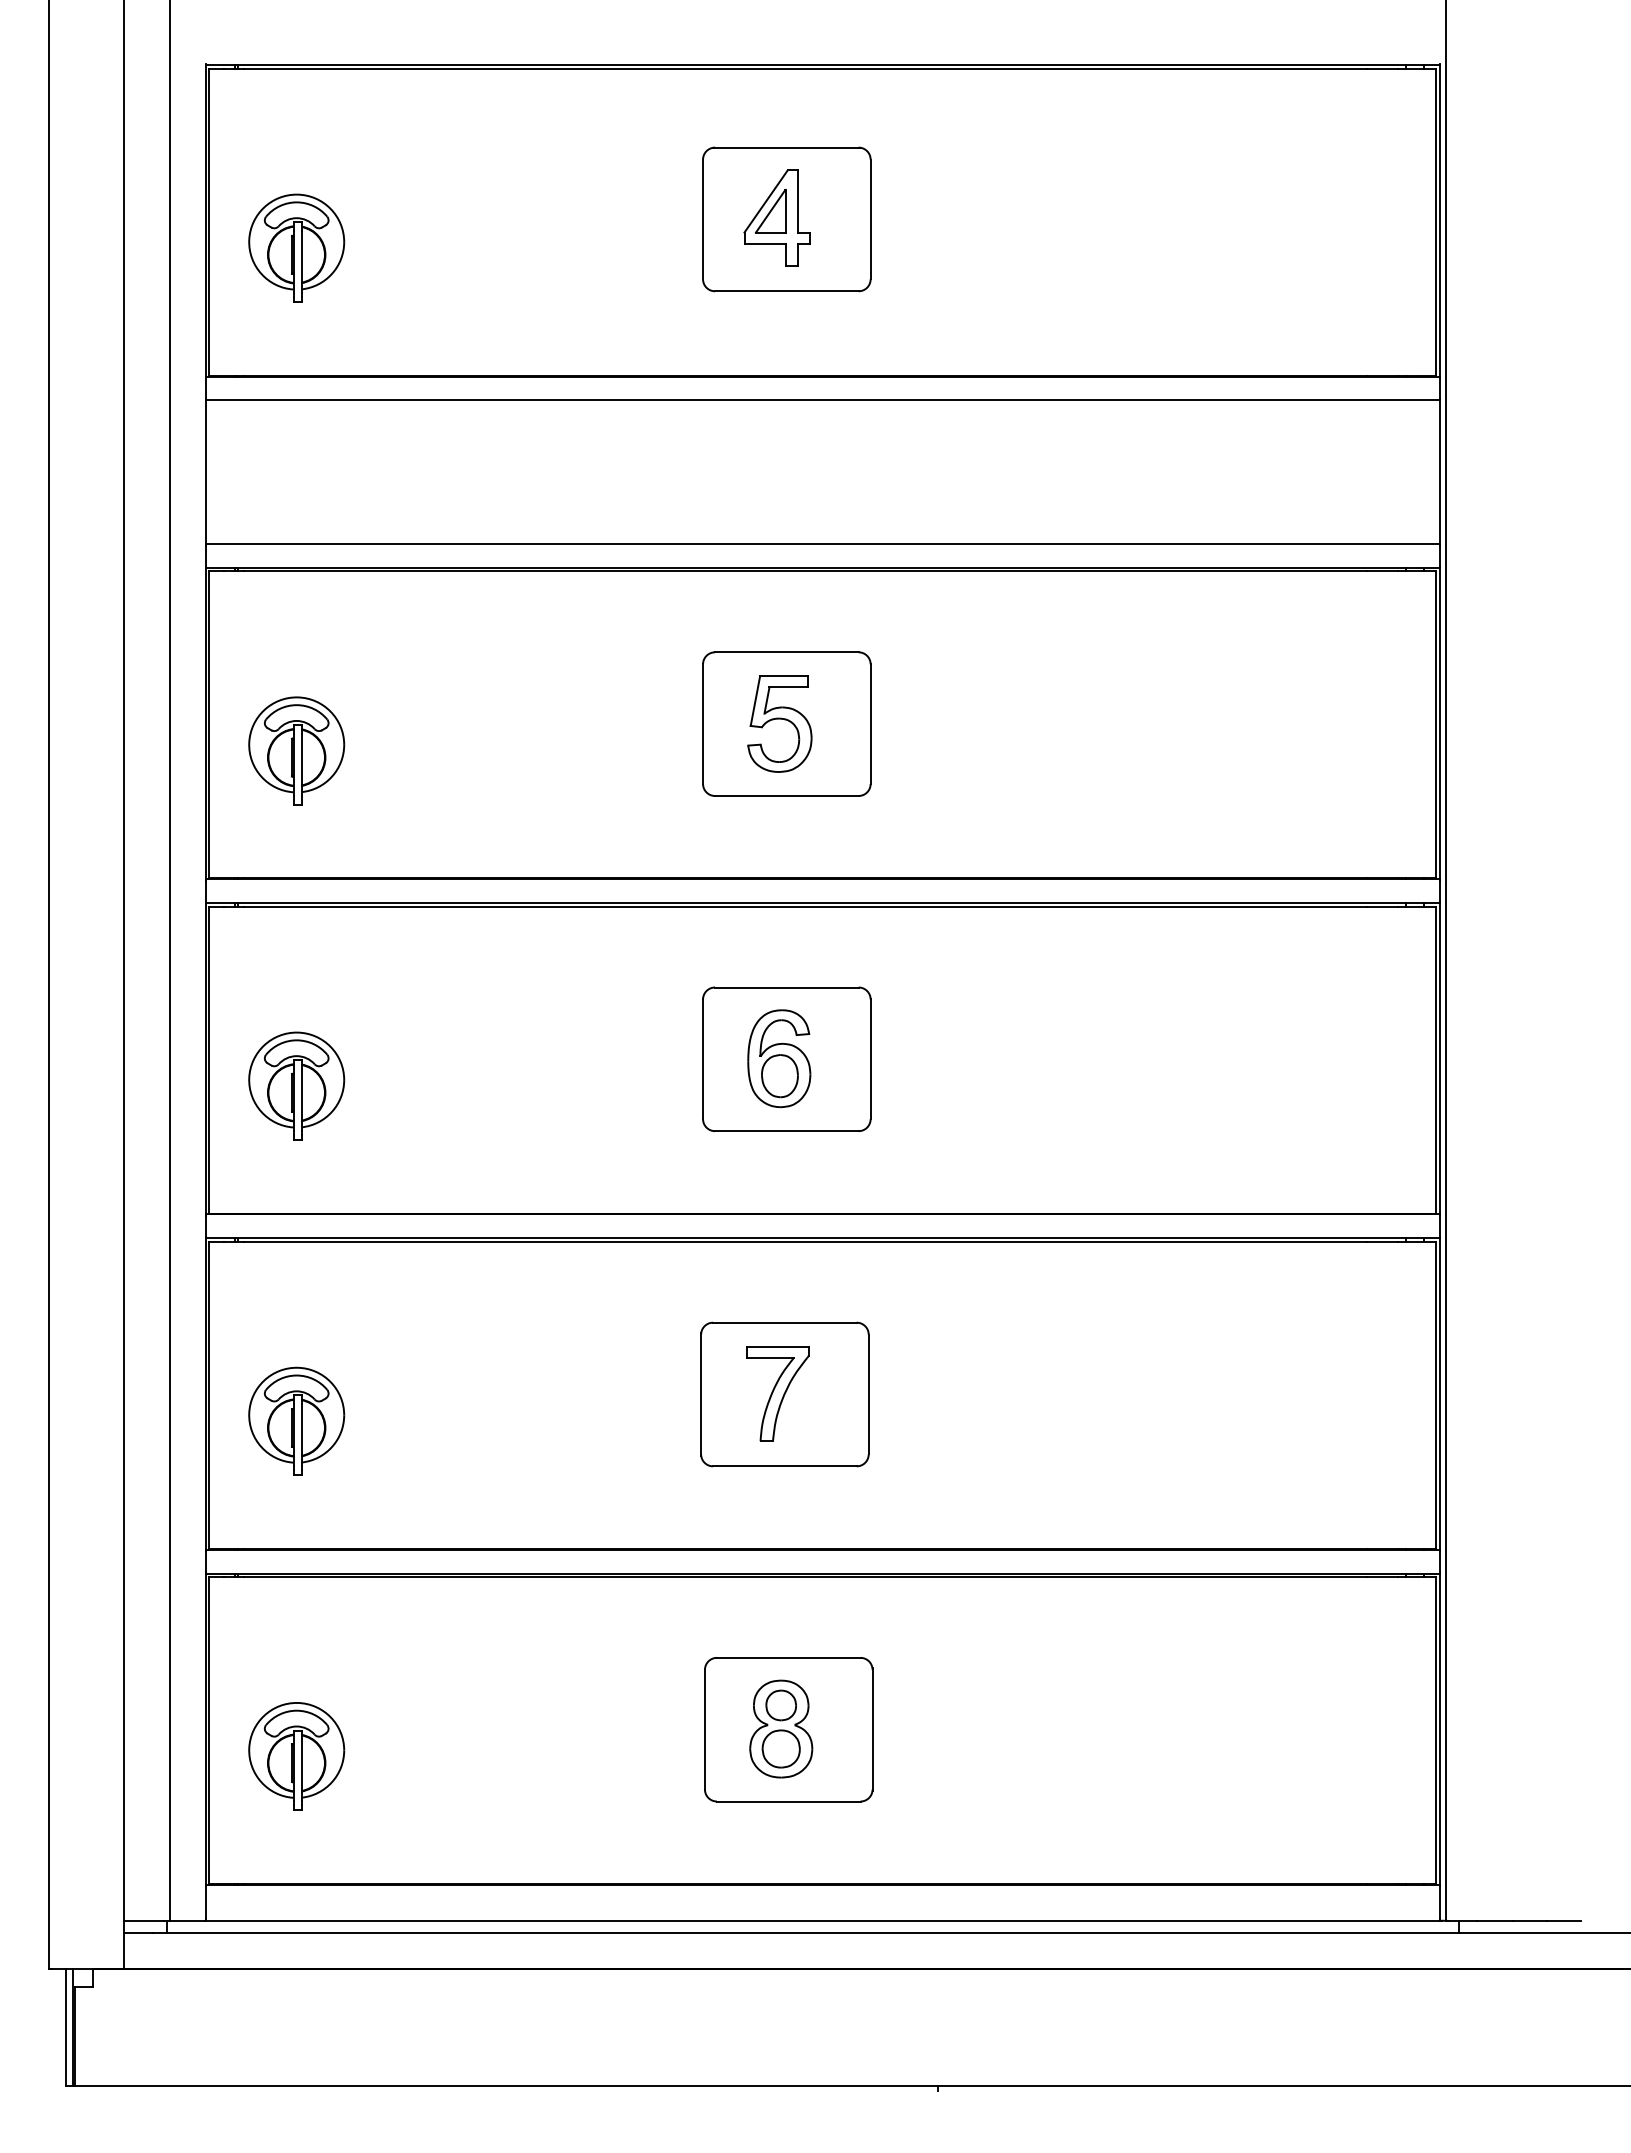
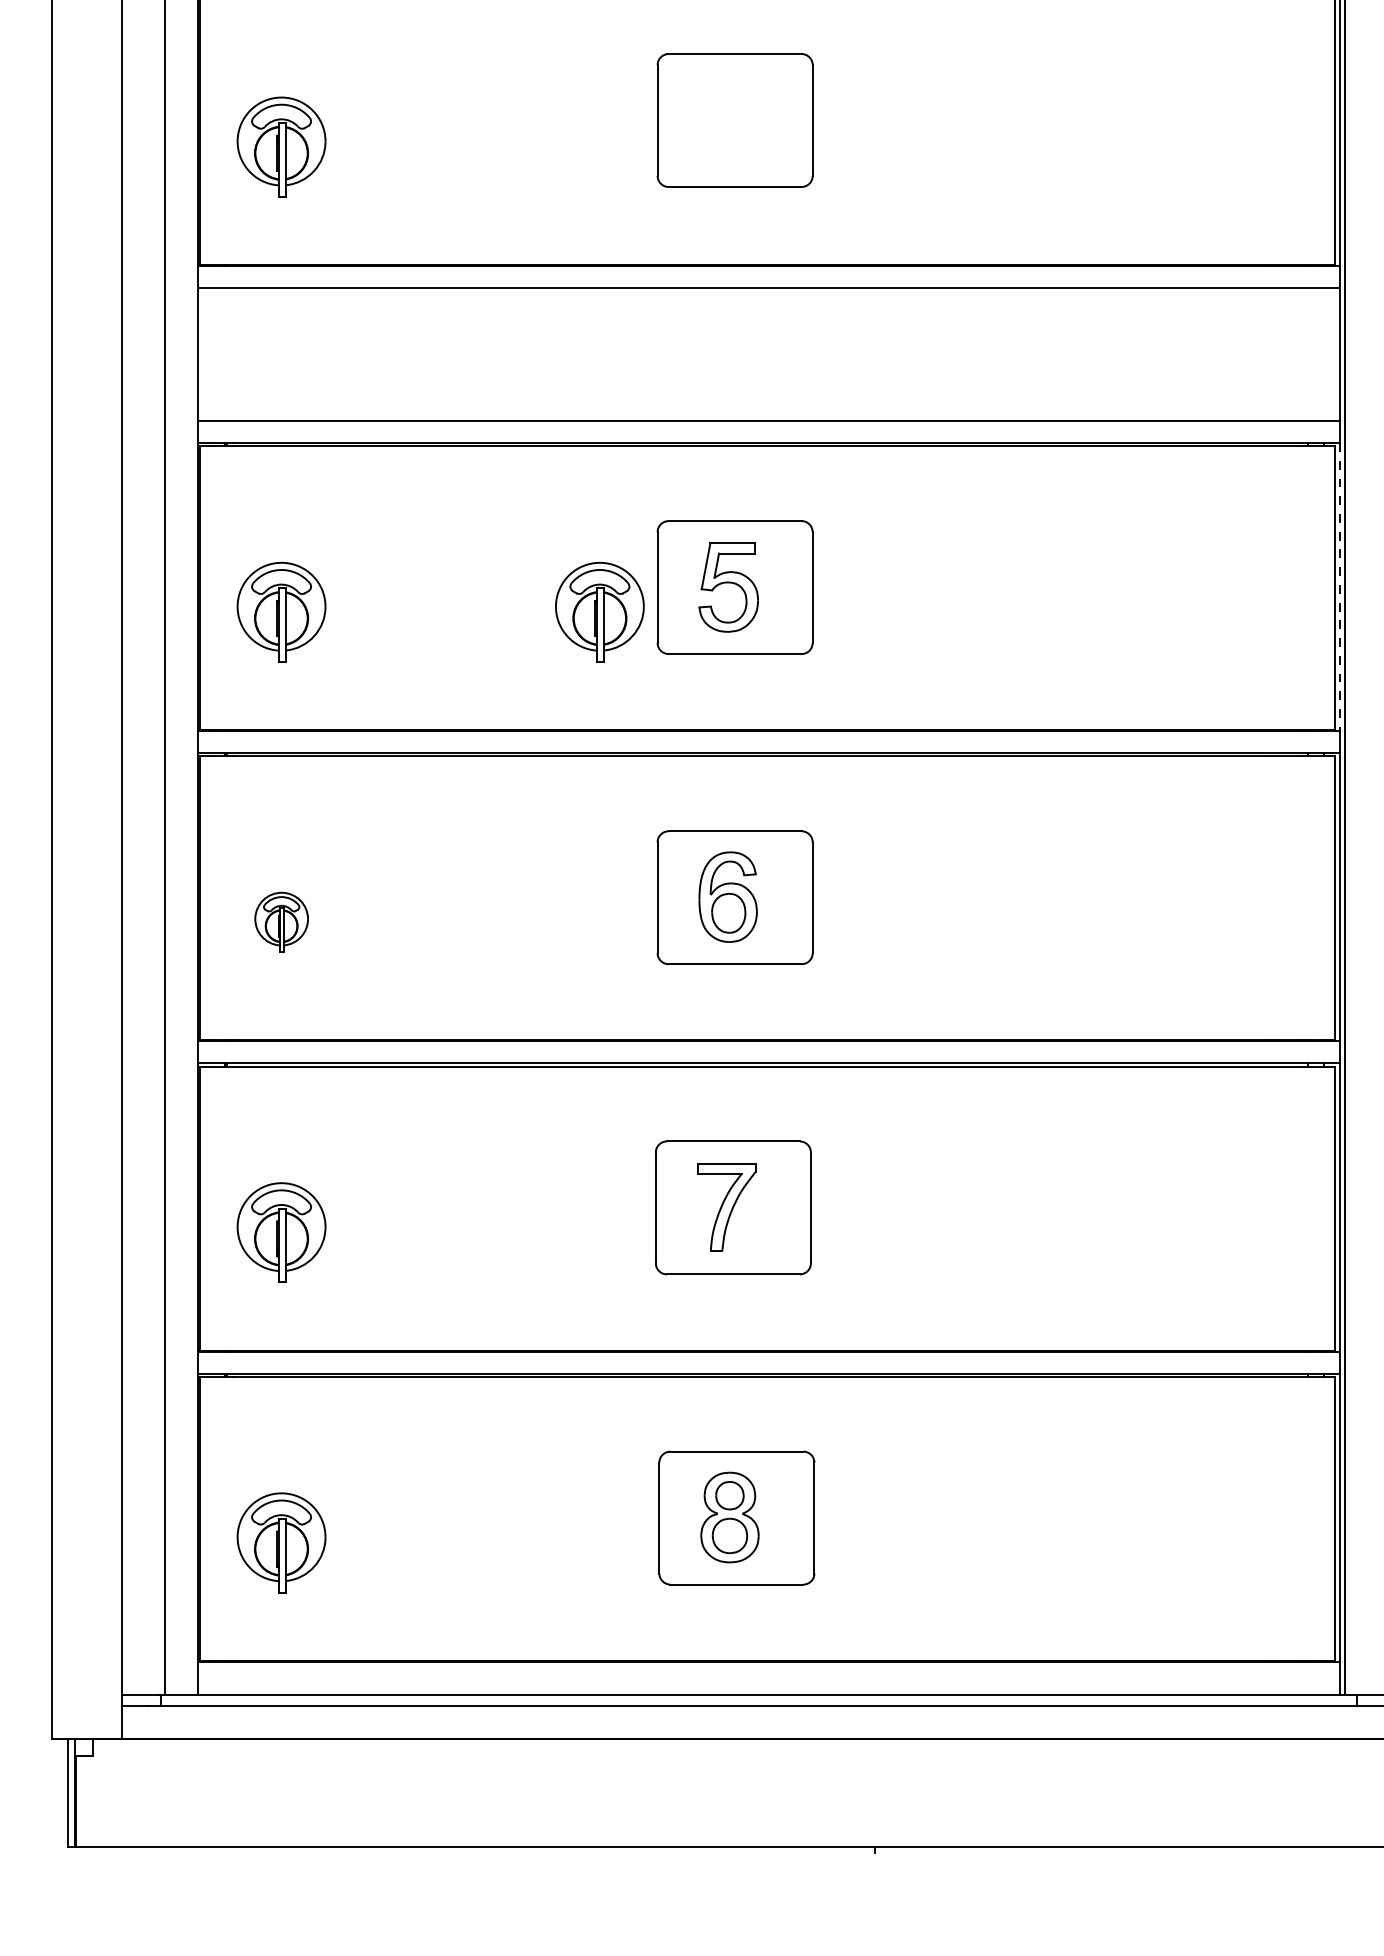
part: (776, 217) -> (725, 118), removed
line: (1440, 723) -> (1340, 586), solid -> dashed
part: (640, 750) -> (599, 611), added
part: (296, 1085) -> (281, 921), size x0.6

